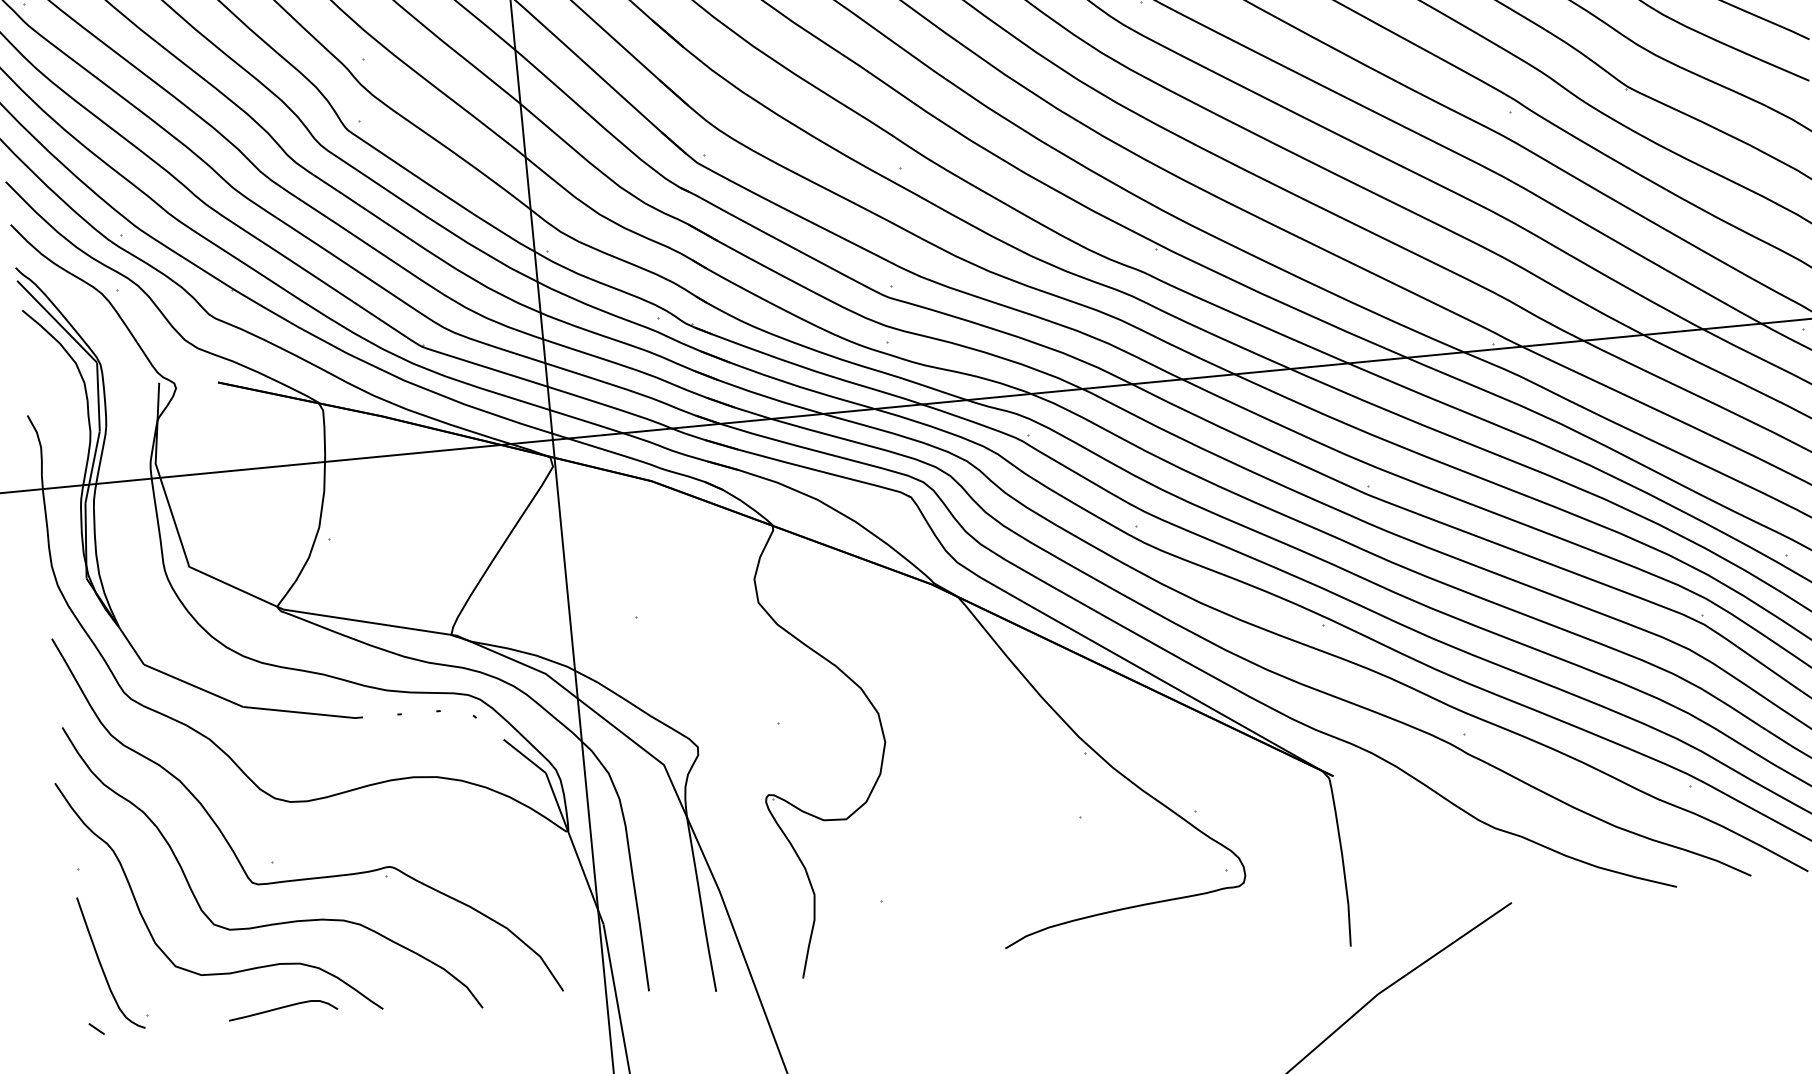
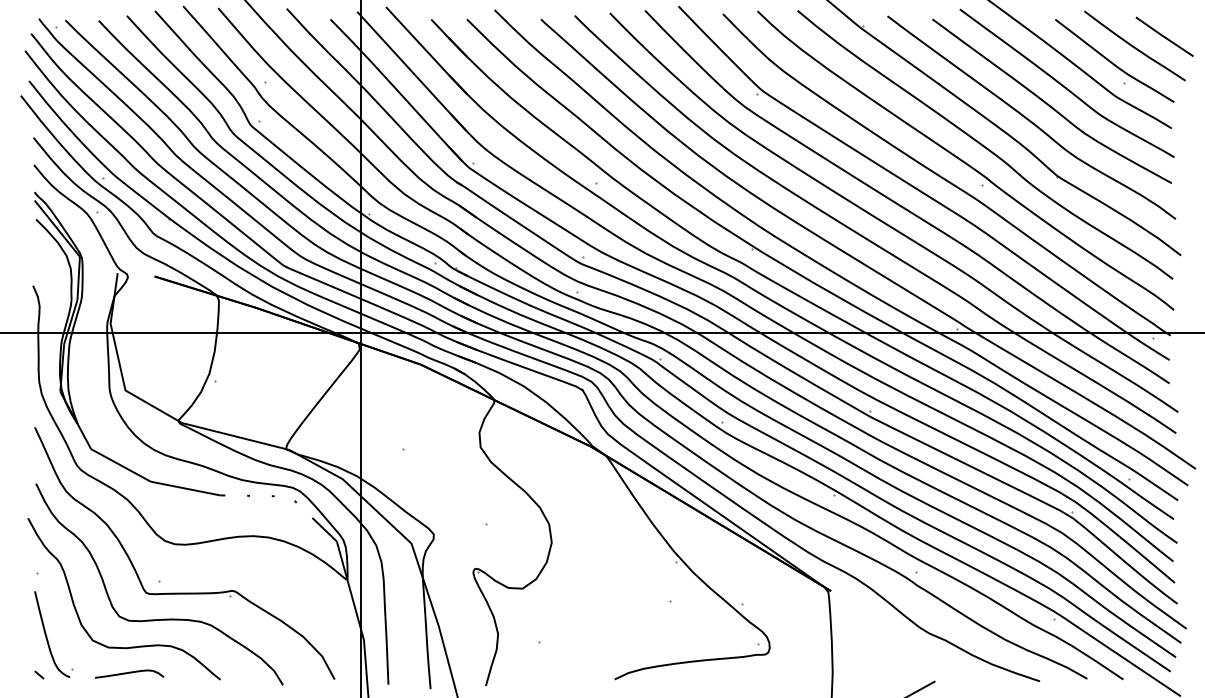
curve: (282, 1008) -> (129, 673), moved

